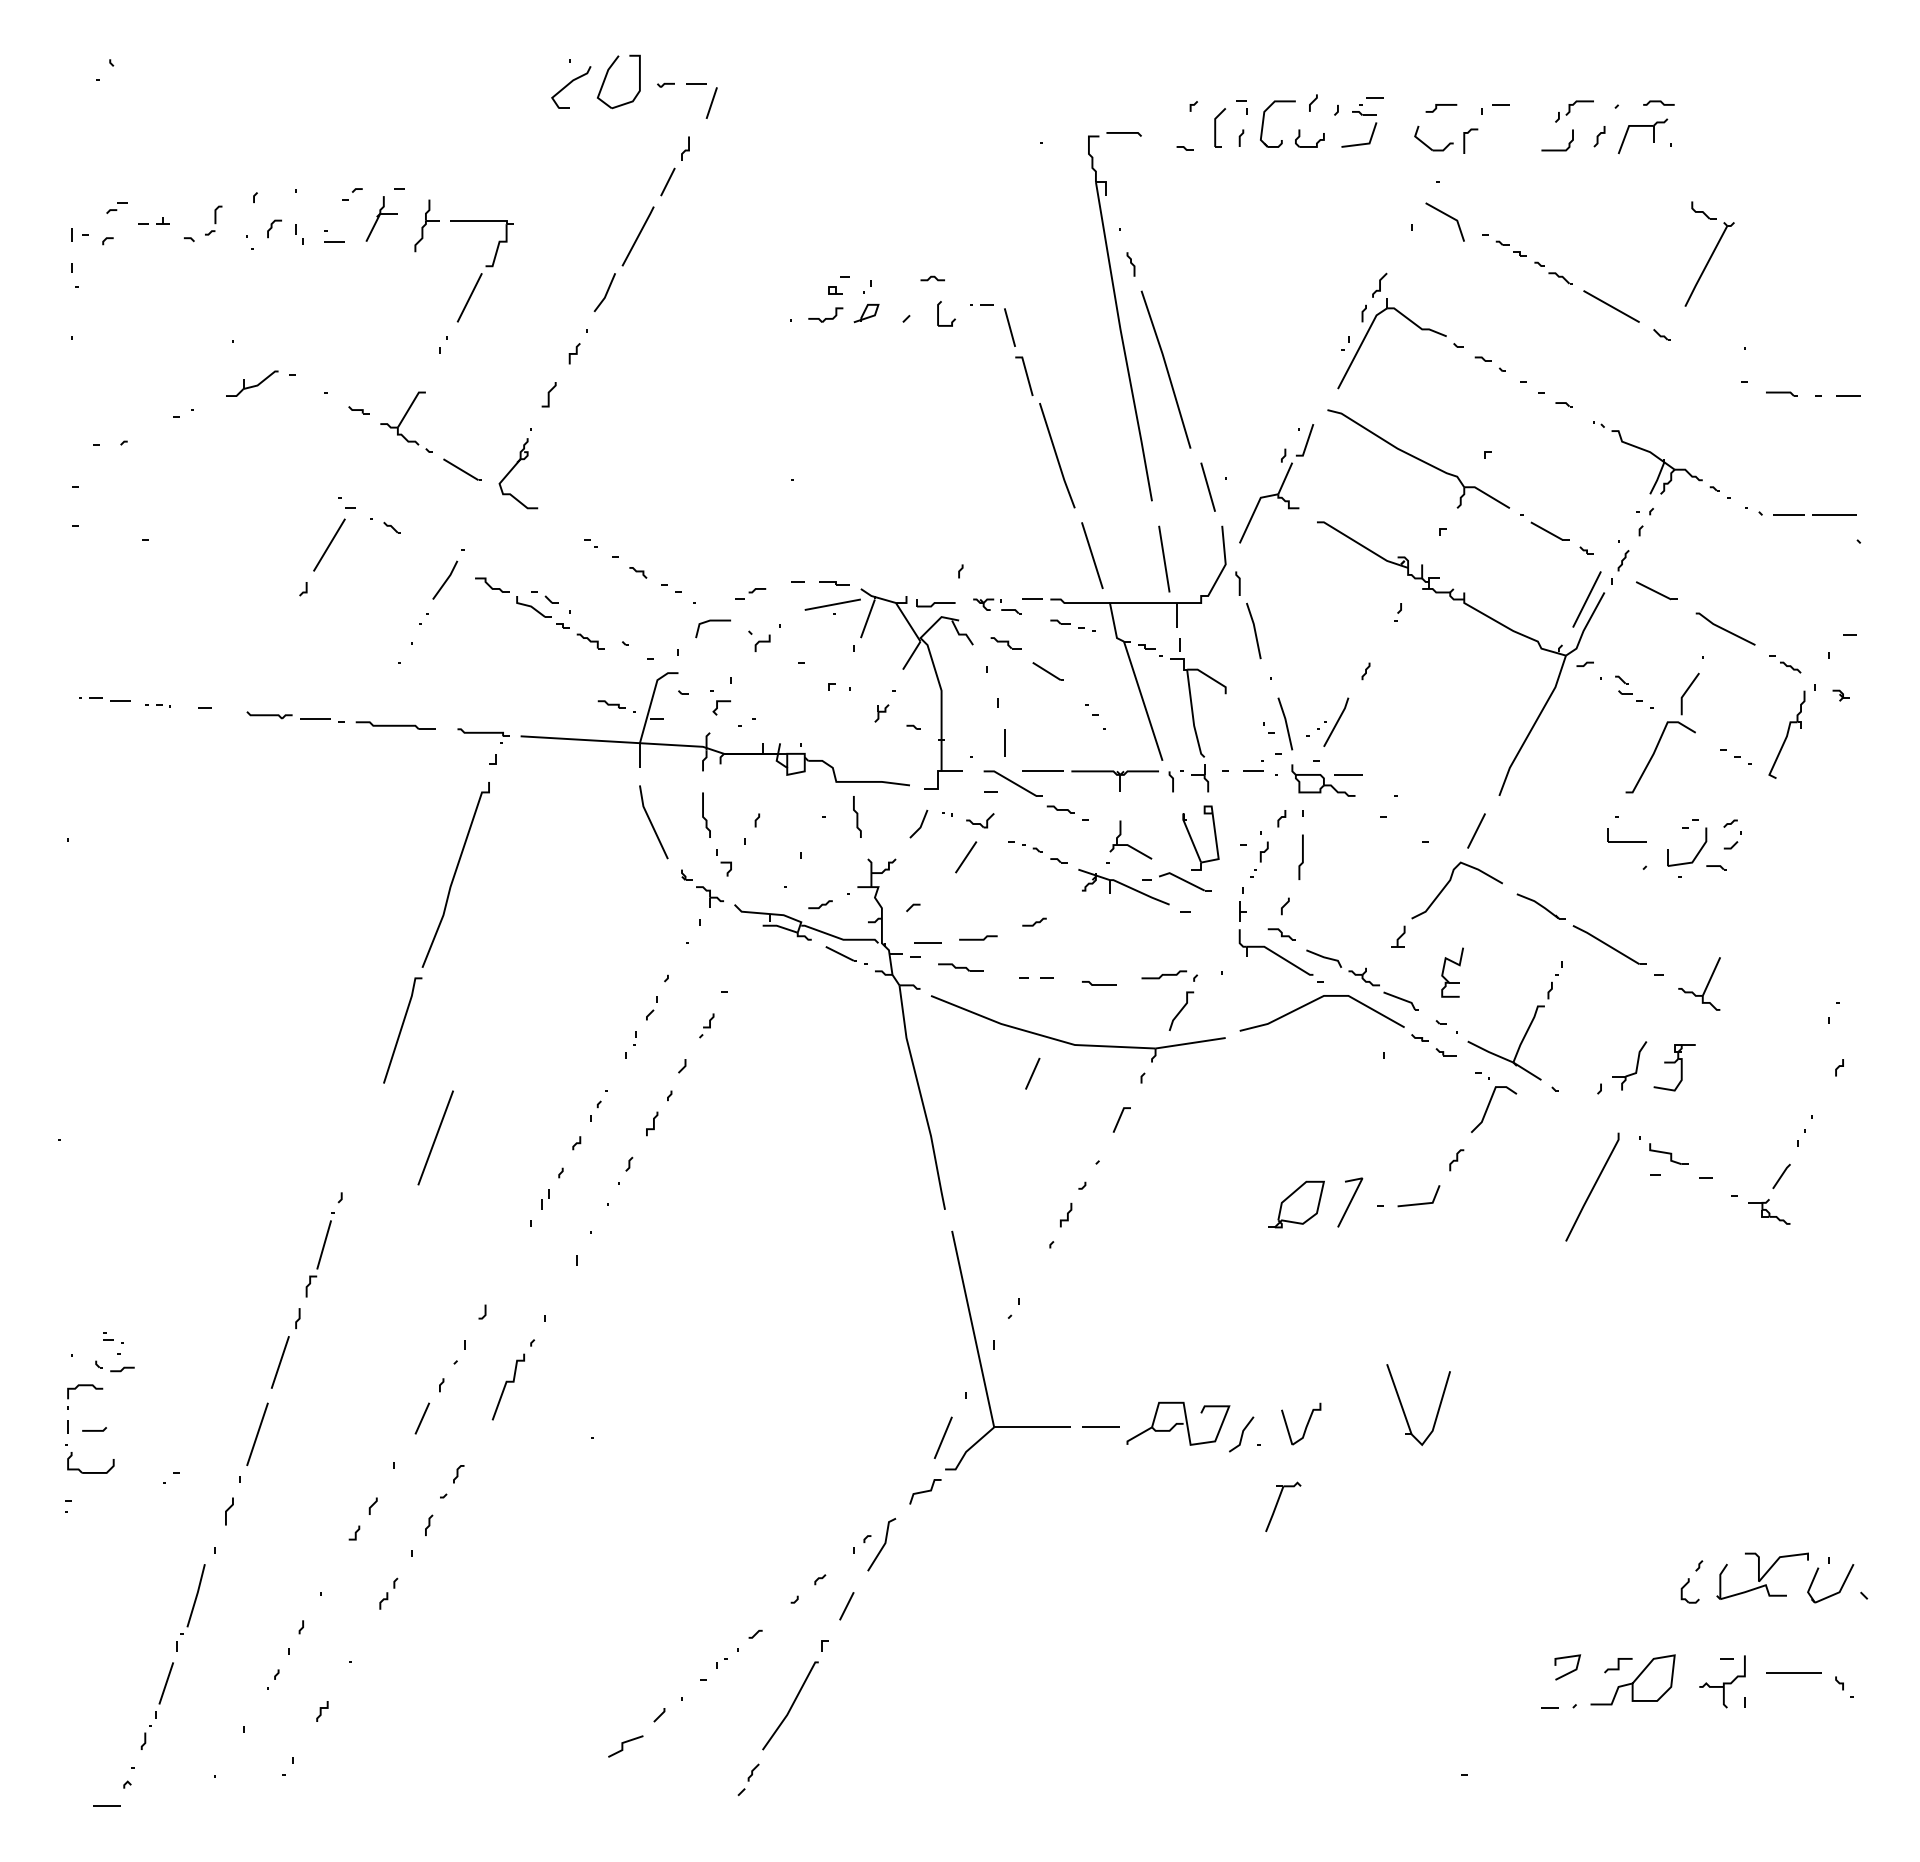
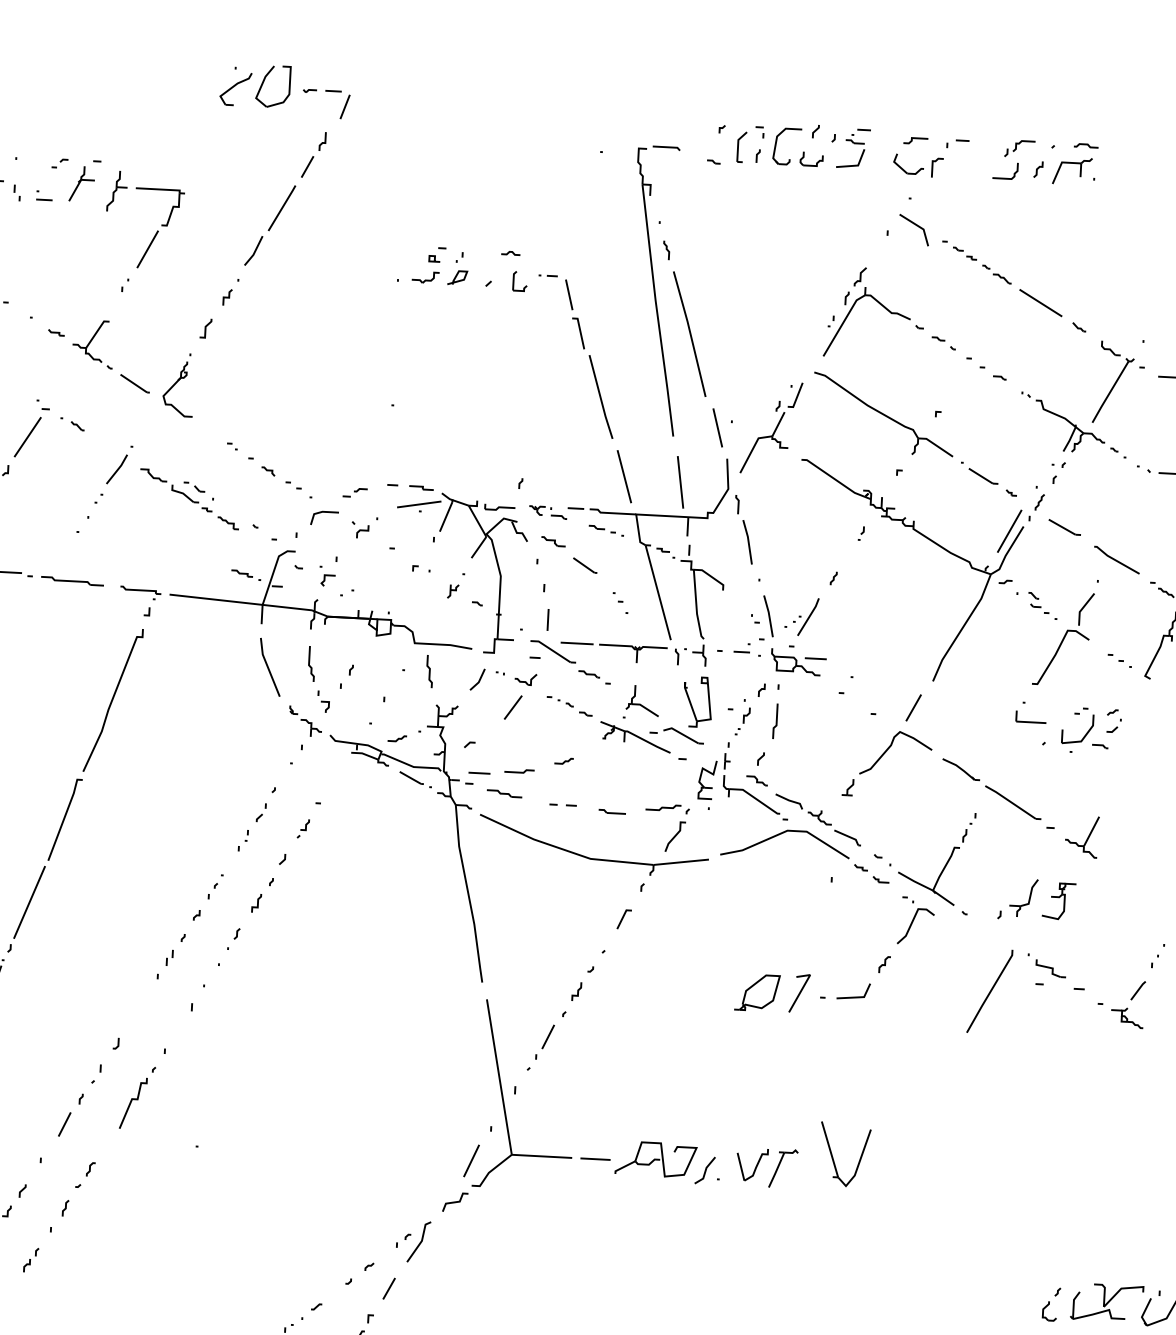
part: (1709, 253) -> (1113, 382), moved
part: (1444, 970) -> (701, 777), moved
line: (1032, 1073) -> (548, 1036), moved
line: (435, 1137) -> (29, 902), moved
part: (1277, 1505) -> (778, 1167), moved

